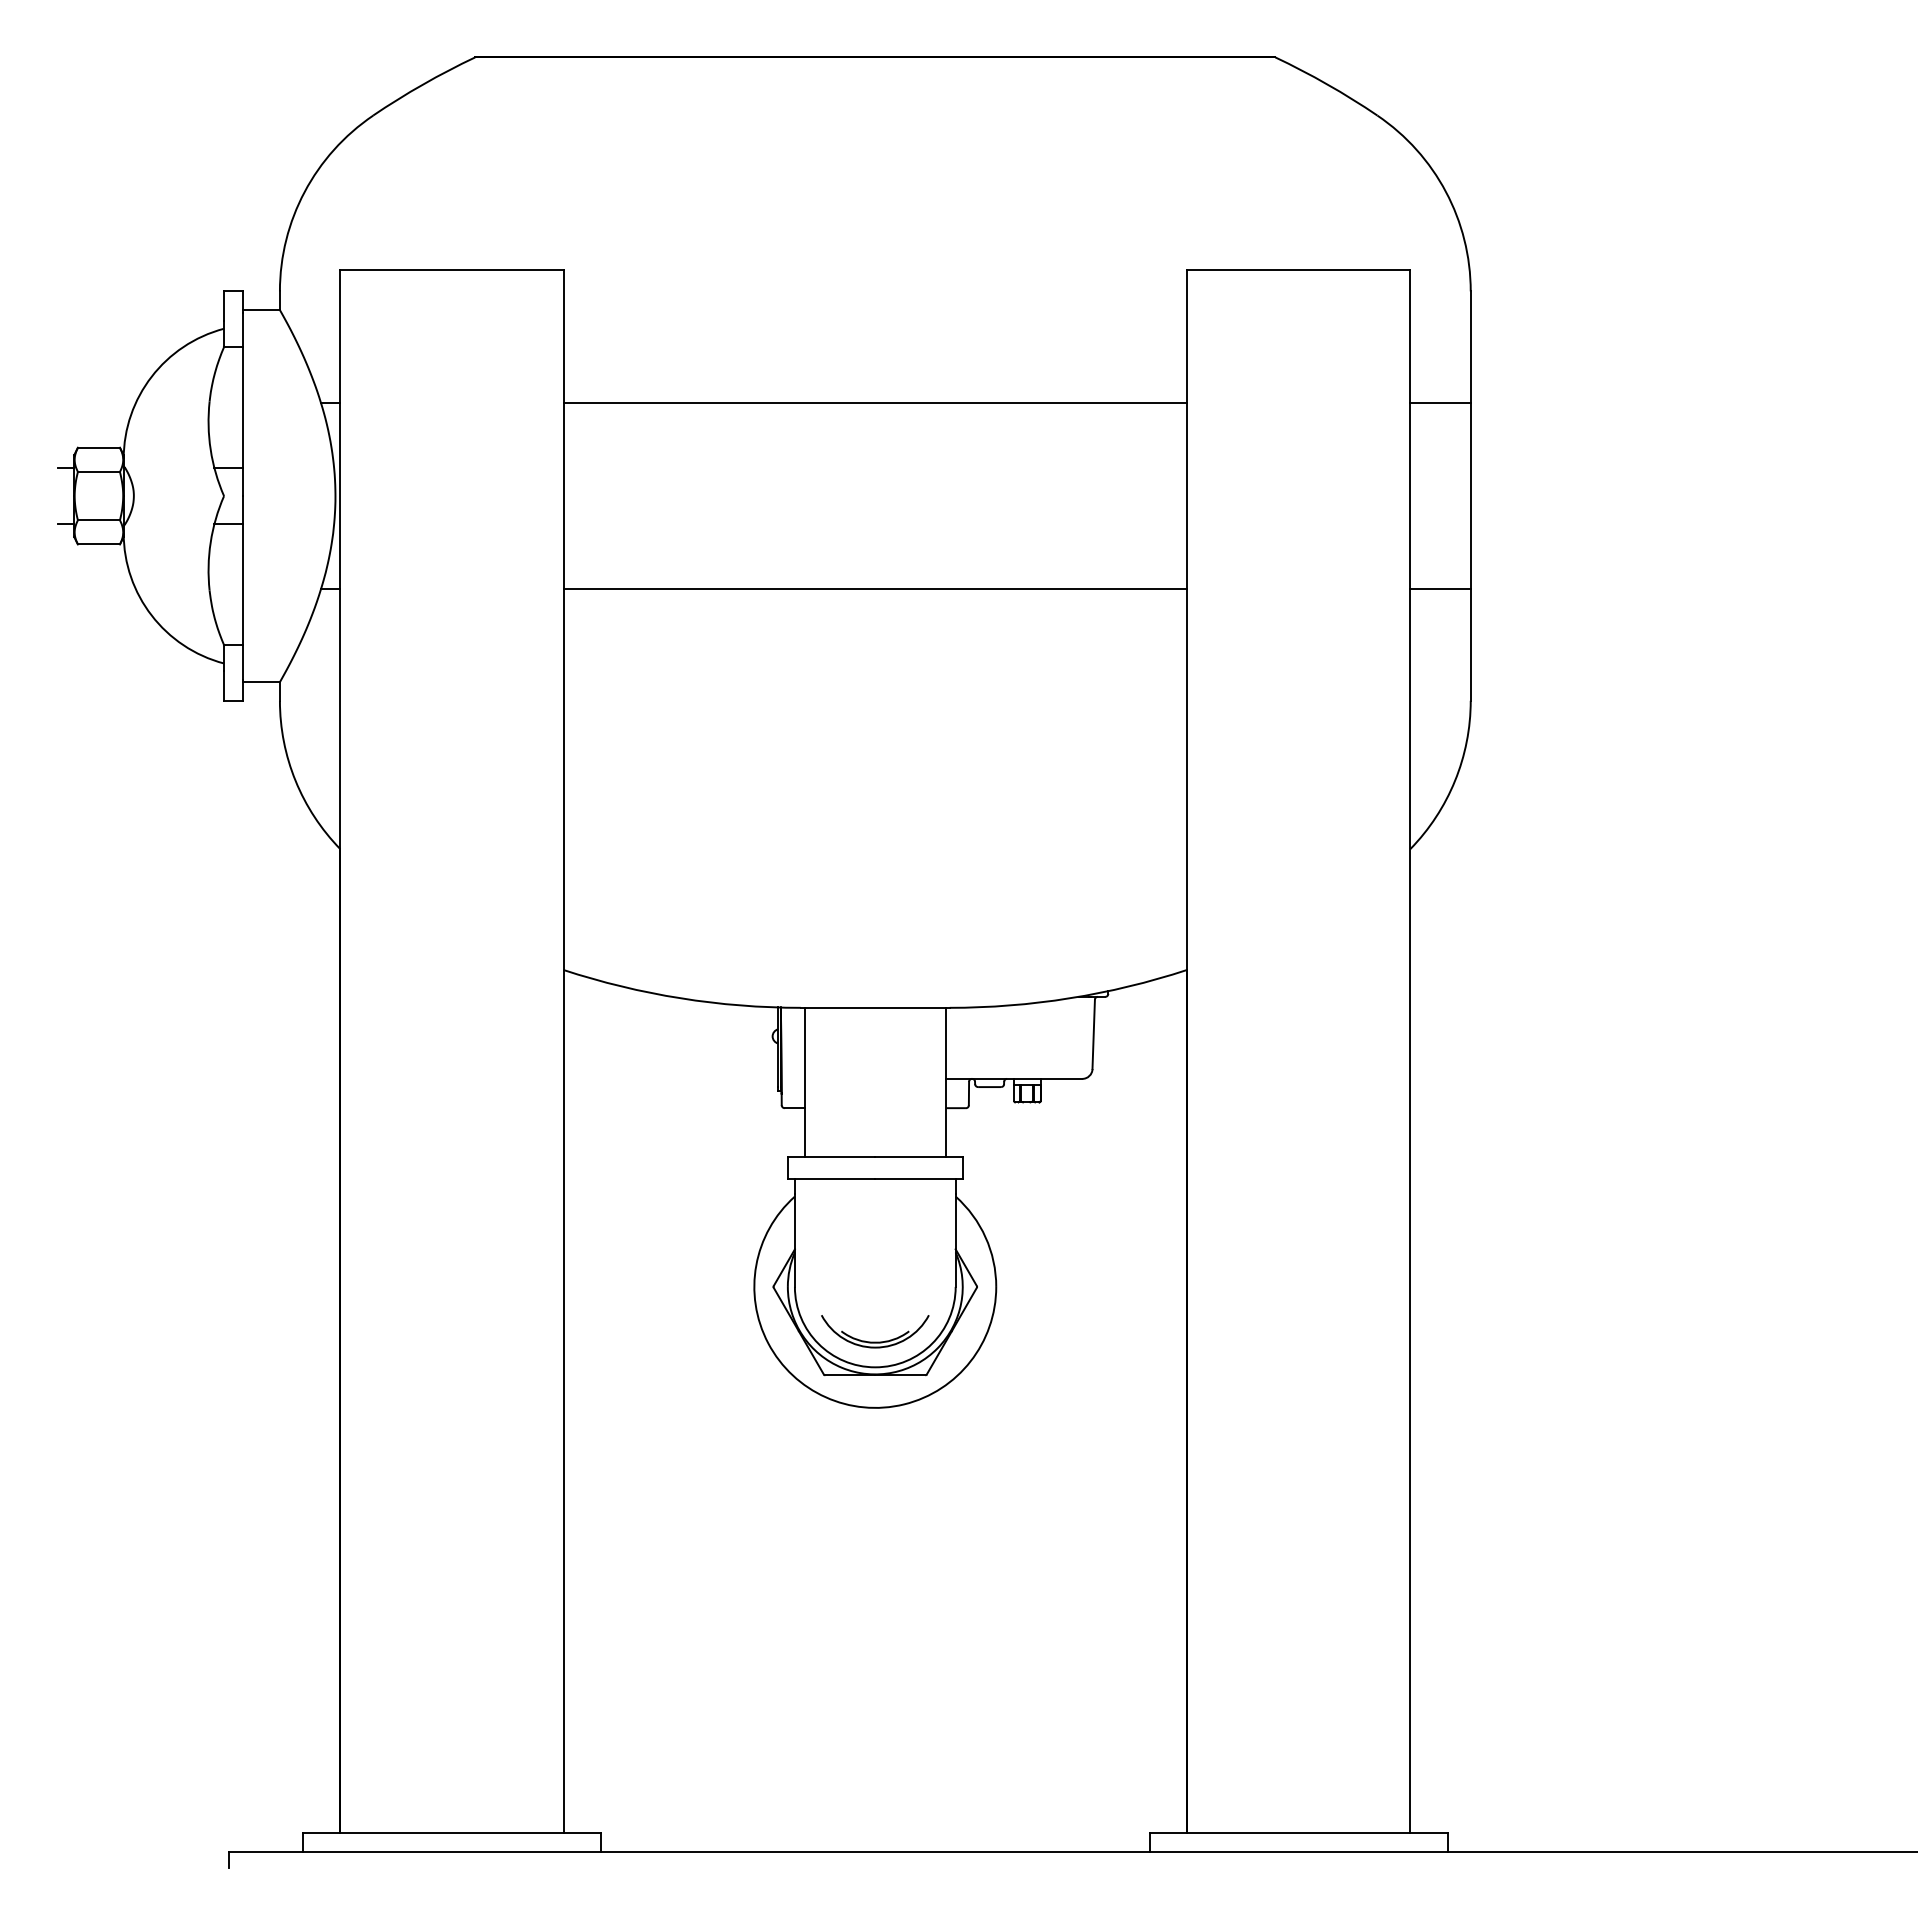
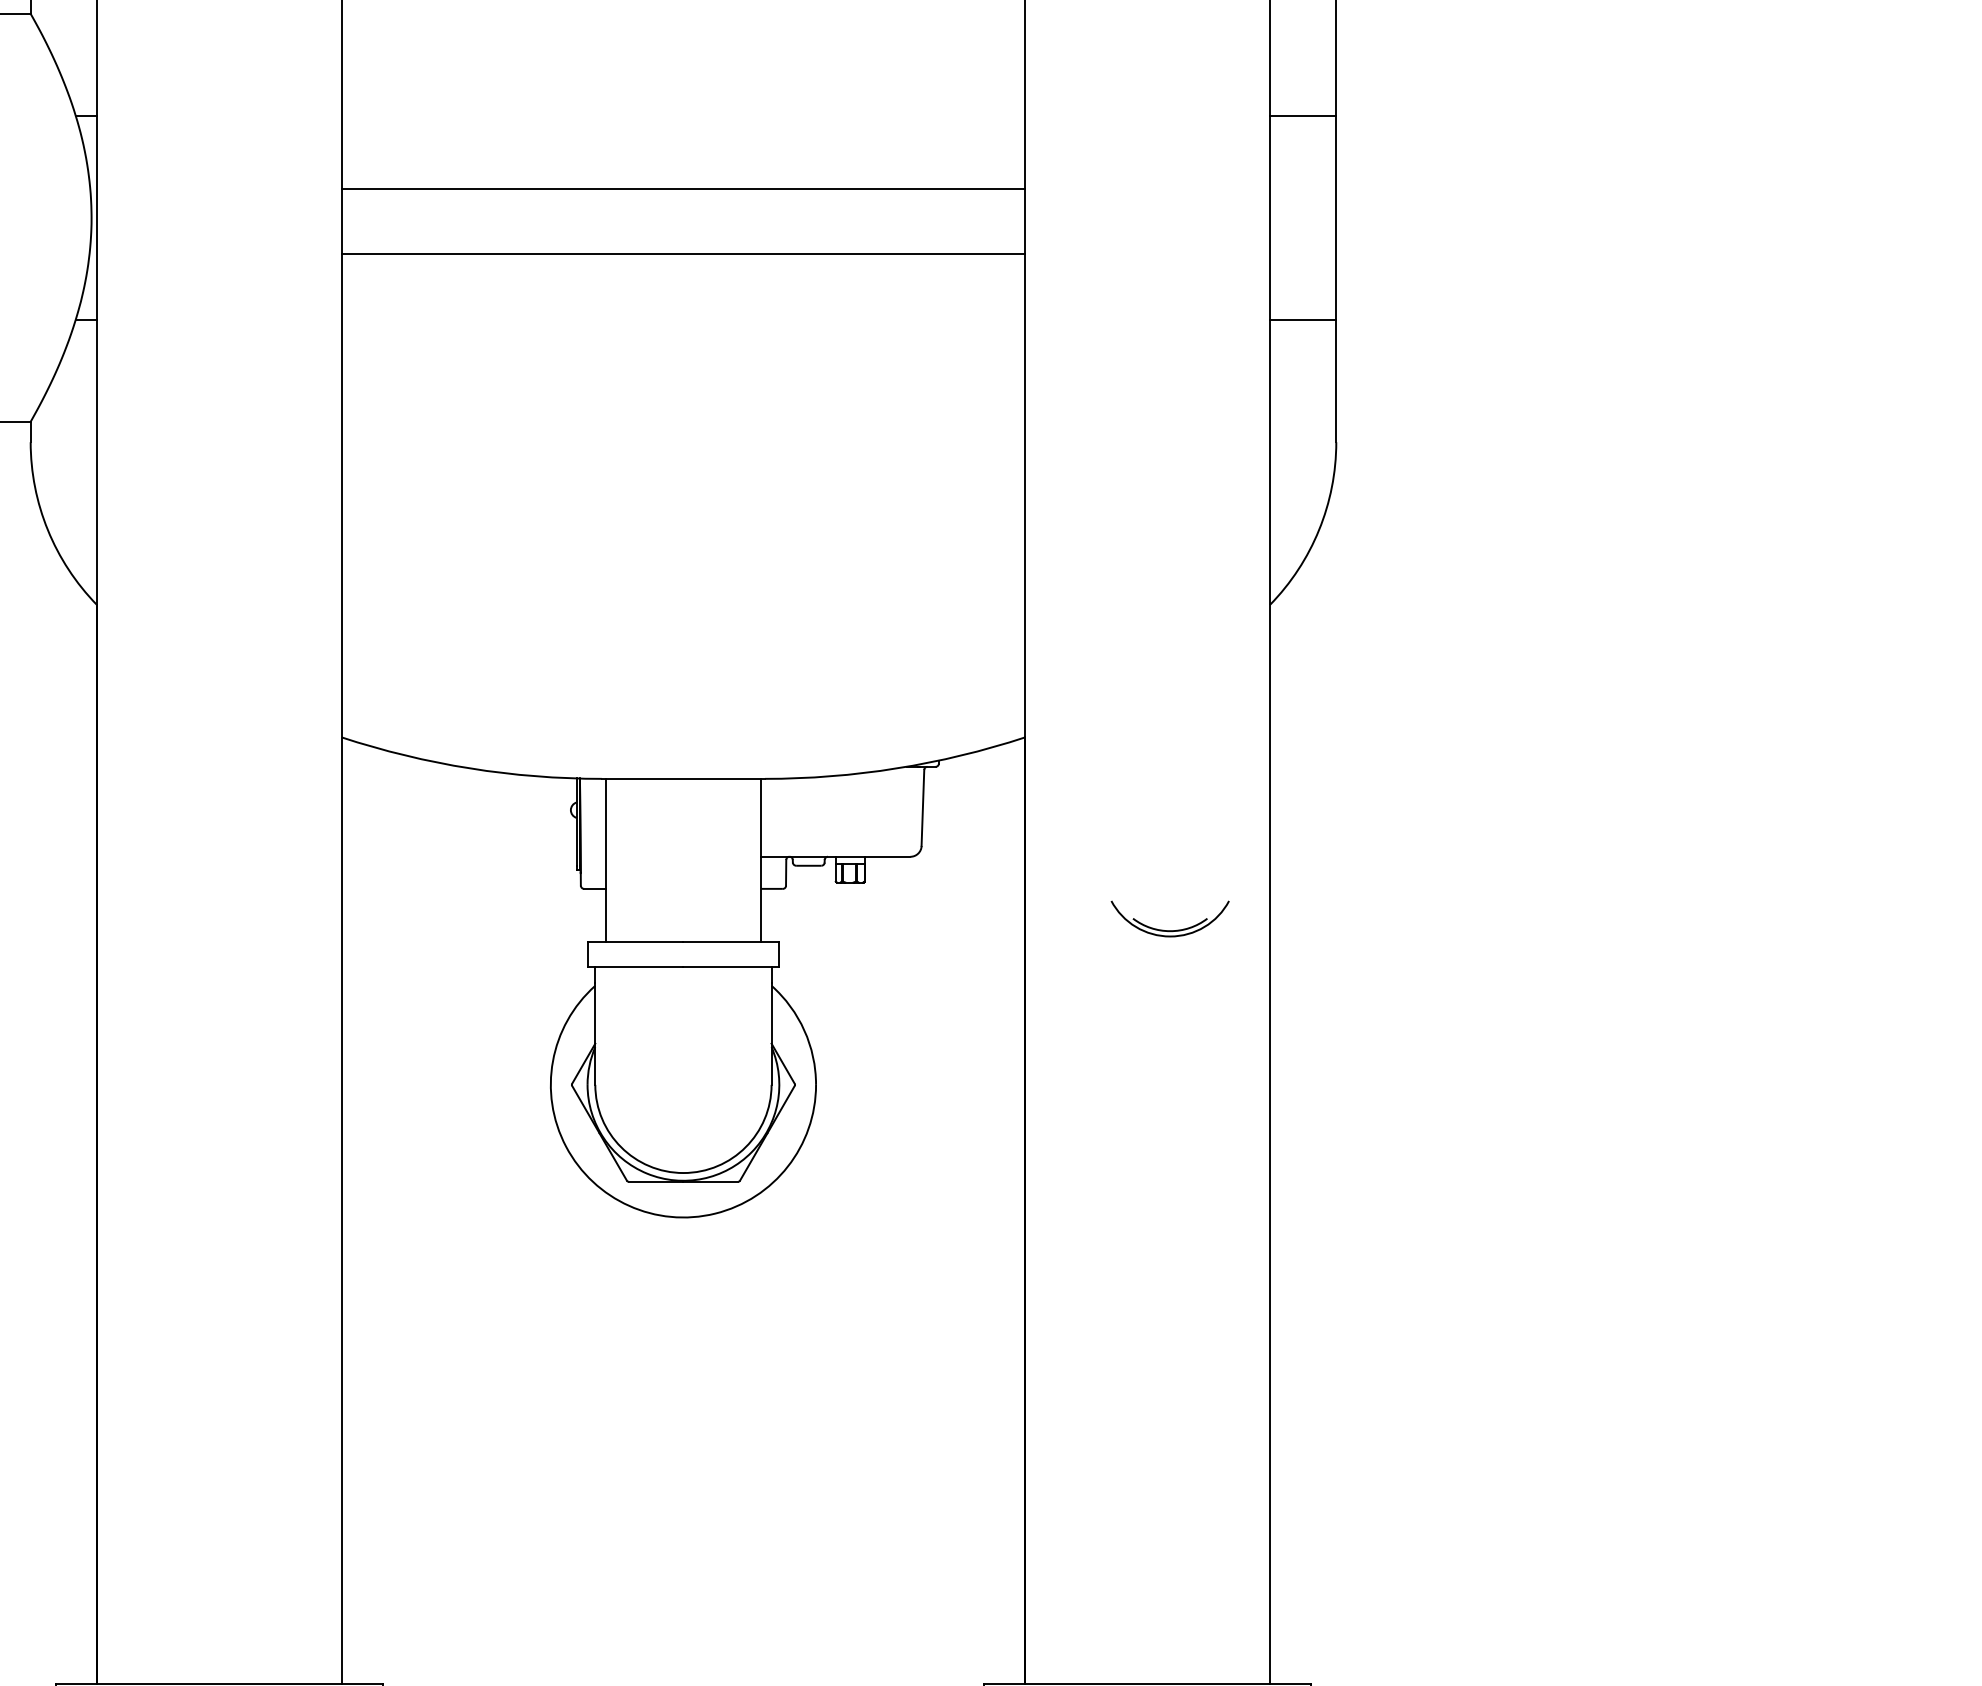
line: (875, 403) -> (683, 189), moved
line: (875, 589) -> (683, 254), moved
part: (875, 1341) -> (1170, 929), moved

